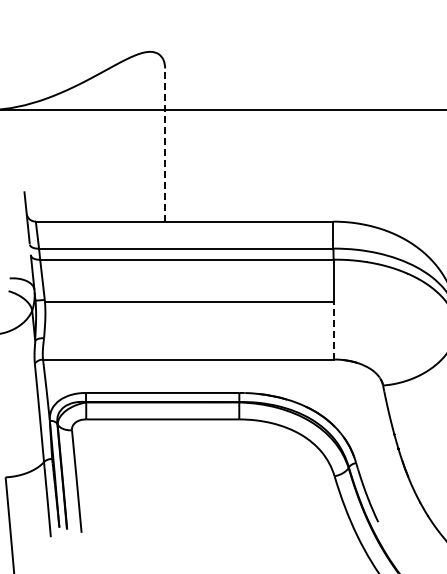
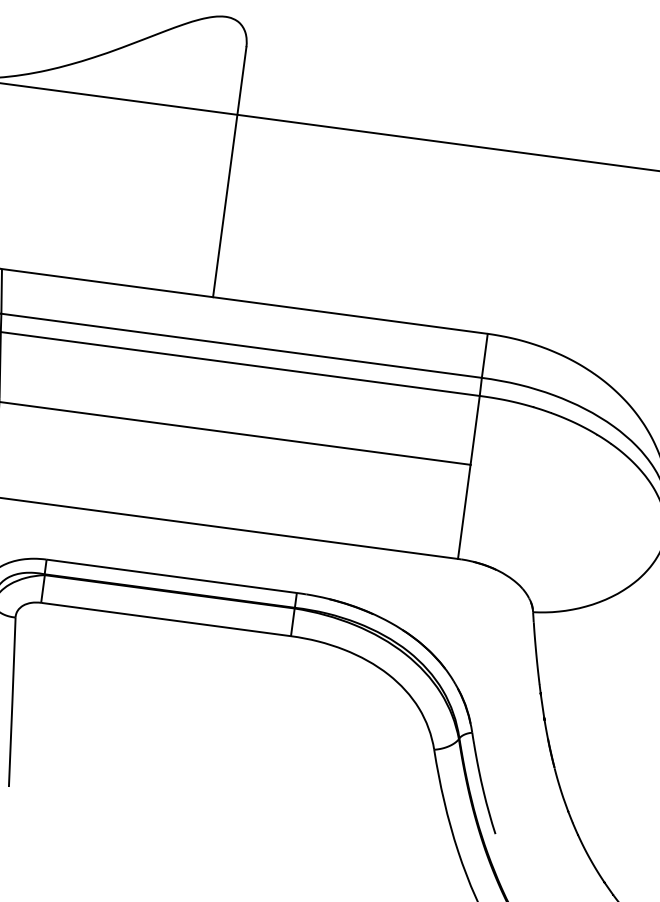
line: (165, 145) -> (230, 172), dashed -> solid
line: (333, 330) -> (464, 511), dashed -> solid

